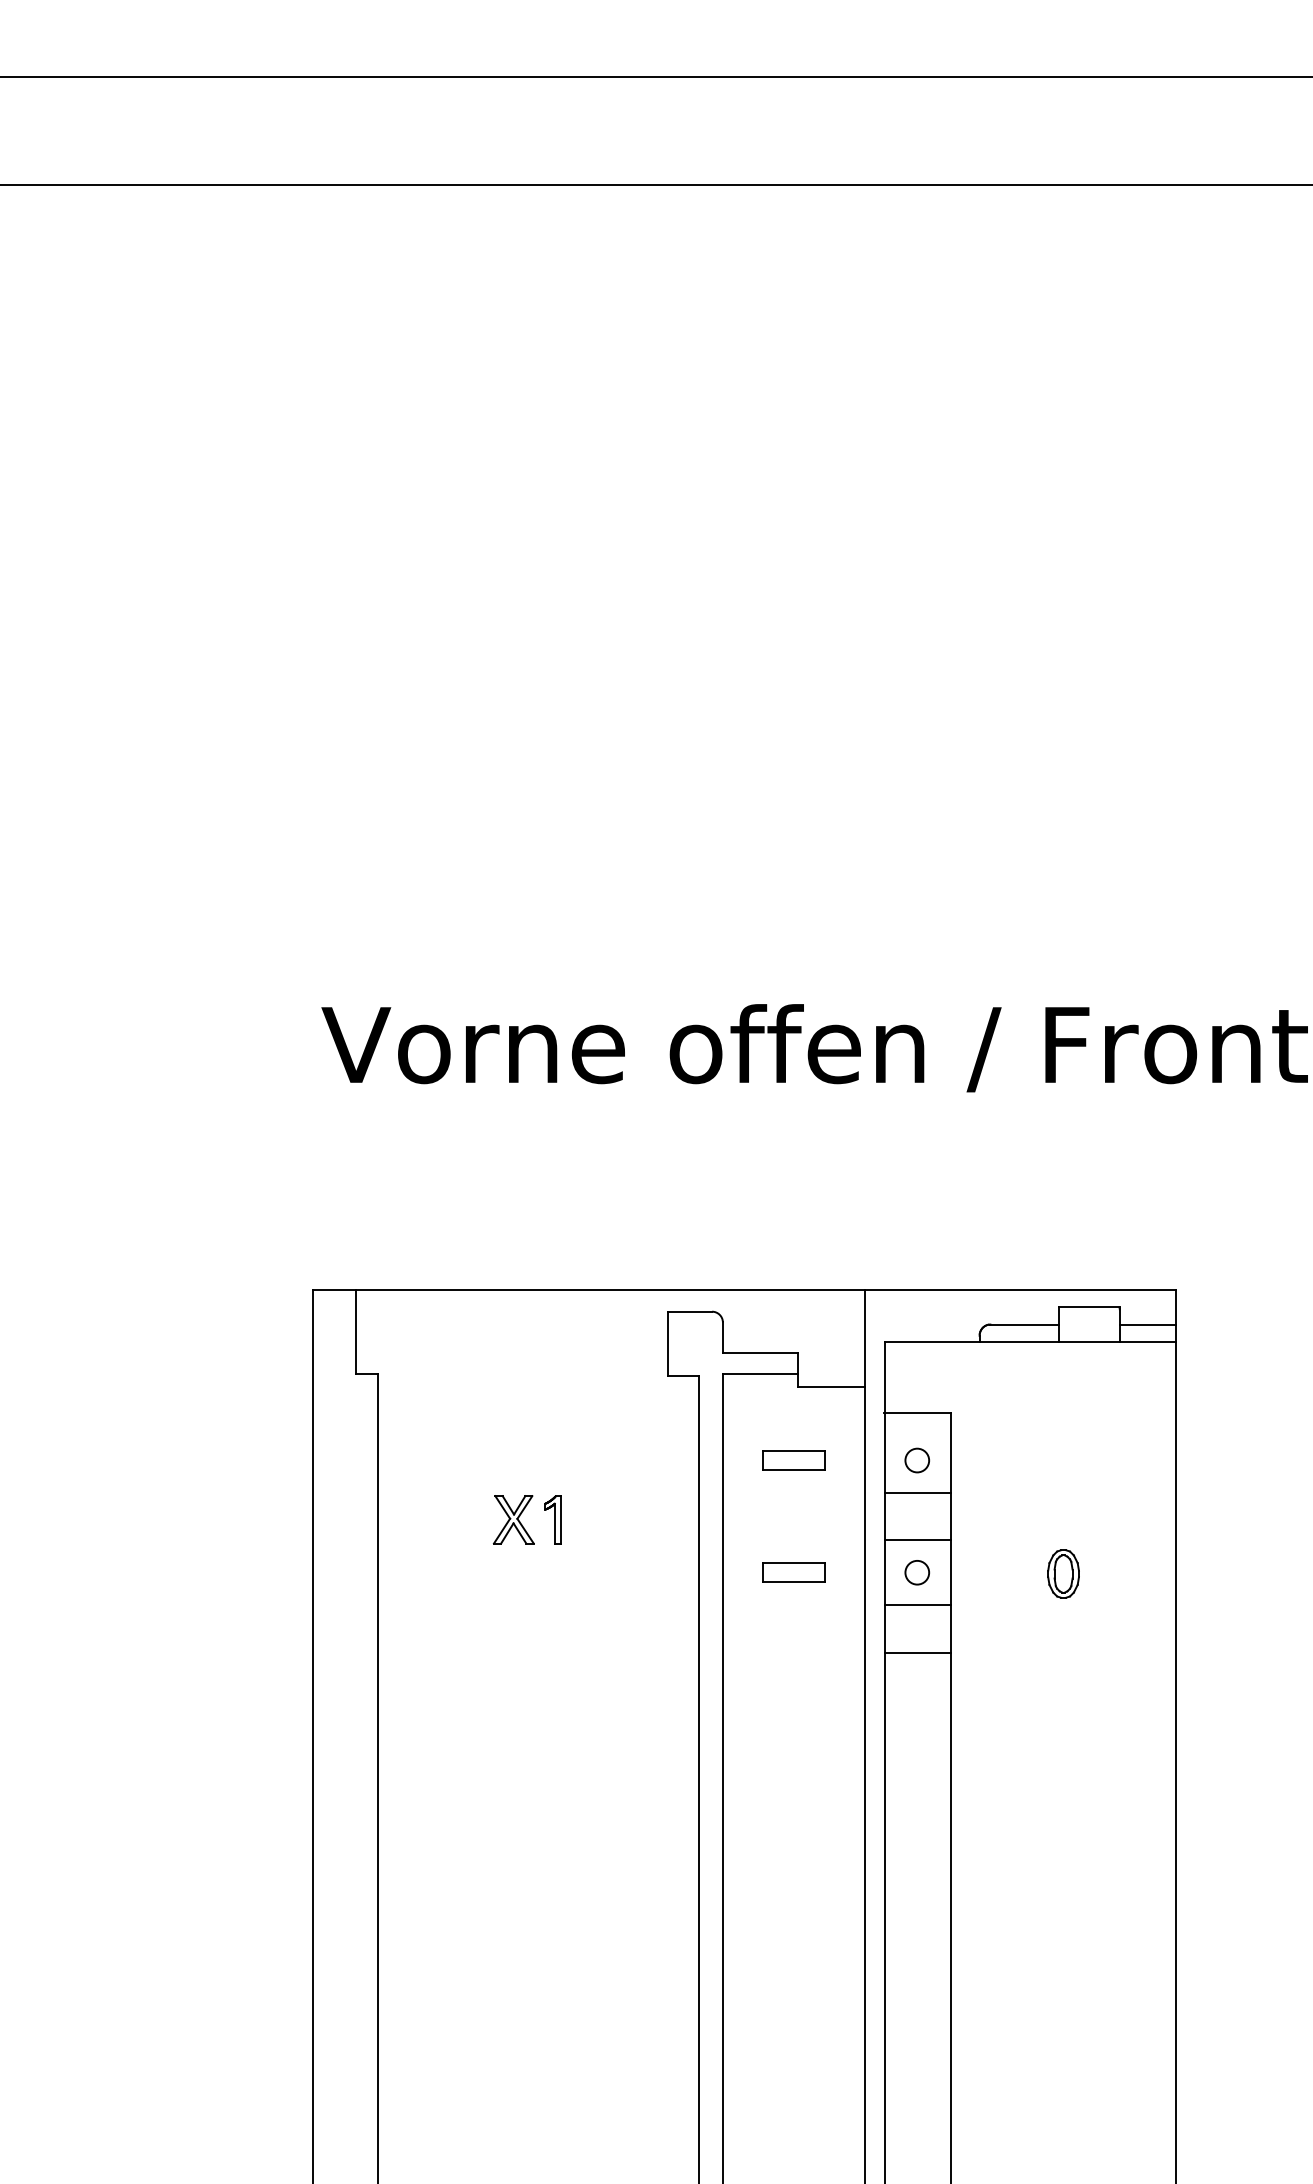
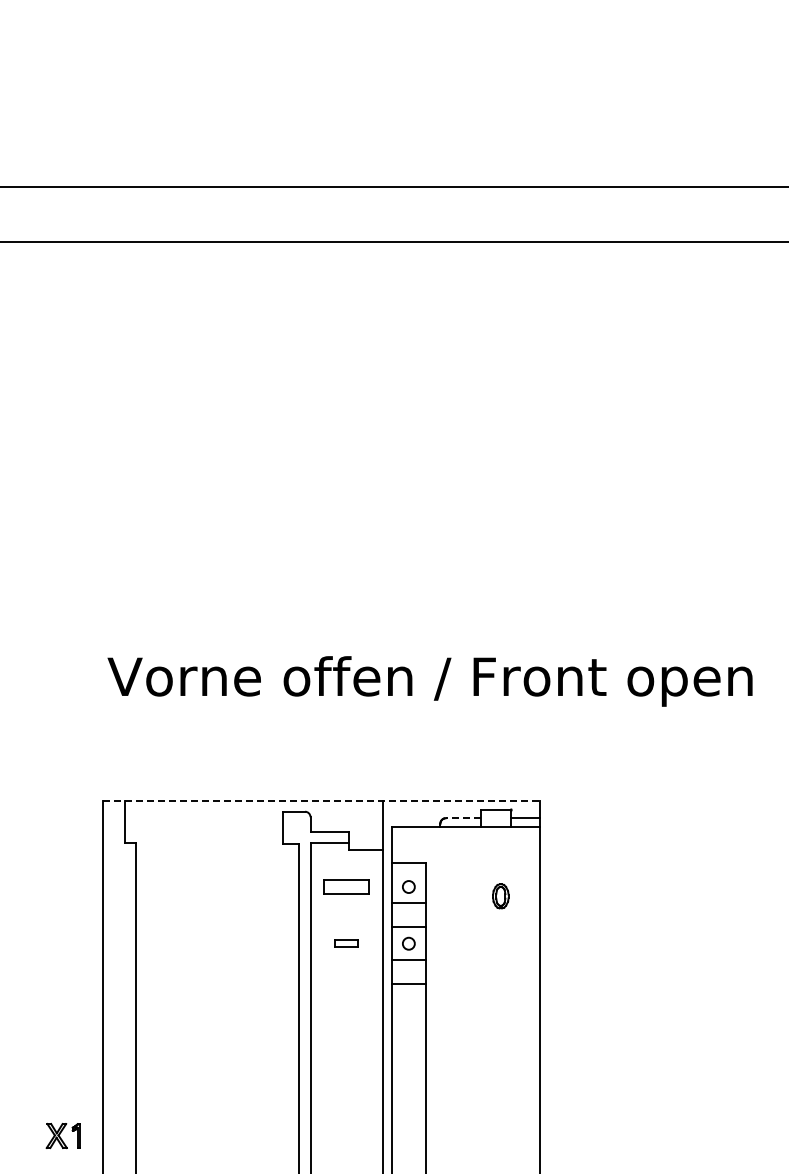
line: (744, 1289) -> (321, 800), solid -> dashed
line: (1023, 1325) -> (462, 818), solid -> dashed
part: (794, 1459) -> (346, 886), size x1.4
part: (525, 1520) -> (62, 1136), moved
part: (794, 1572) -> (346, 943), size x0.7
part: (1062, 1574) -> (500, 896), moved

